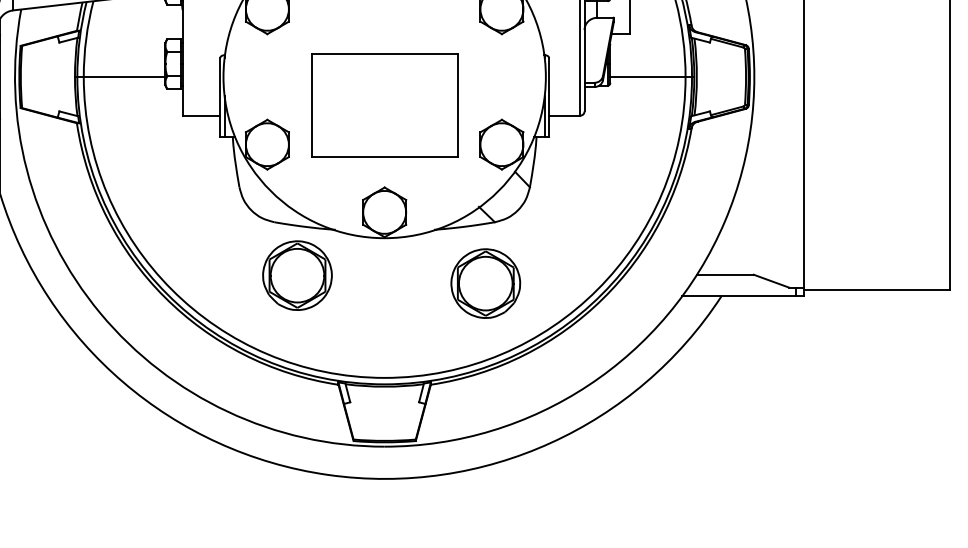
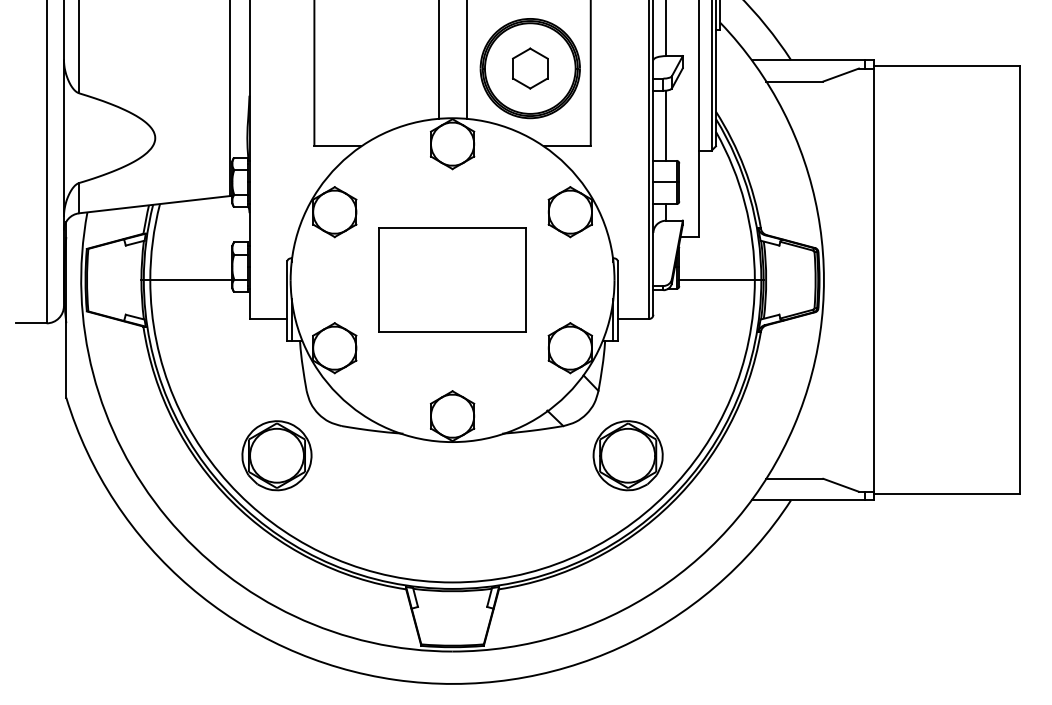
part: (384, 105) -> (452, 279), moved
part: (297, 275) -> (276, 455), moved
part: (485, 283) -> (627, 455), moved

